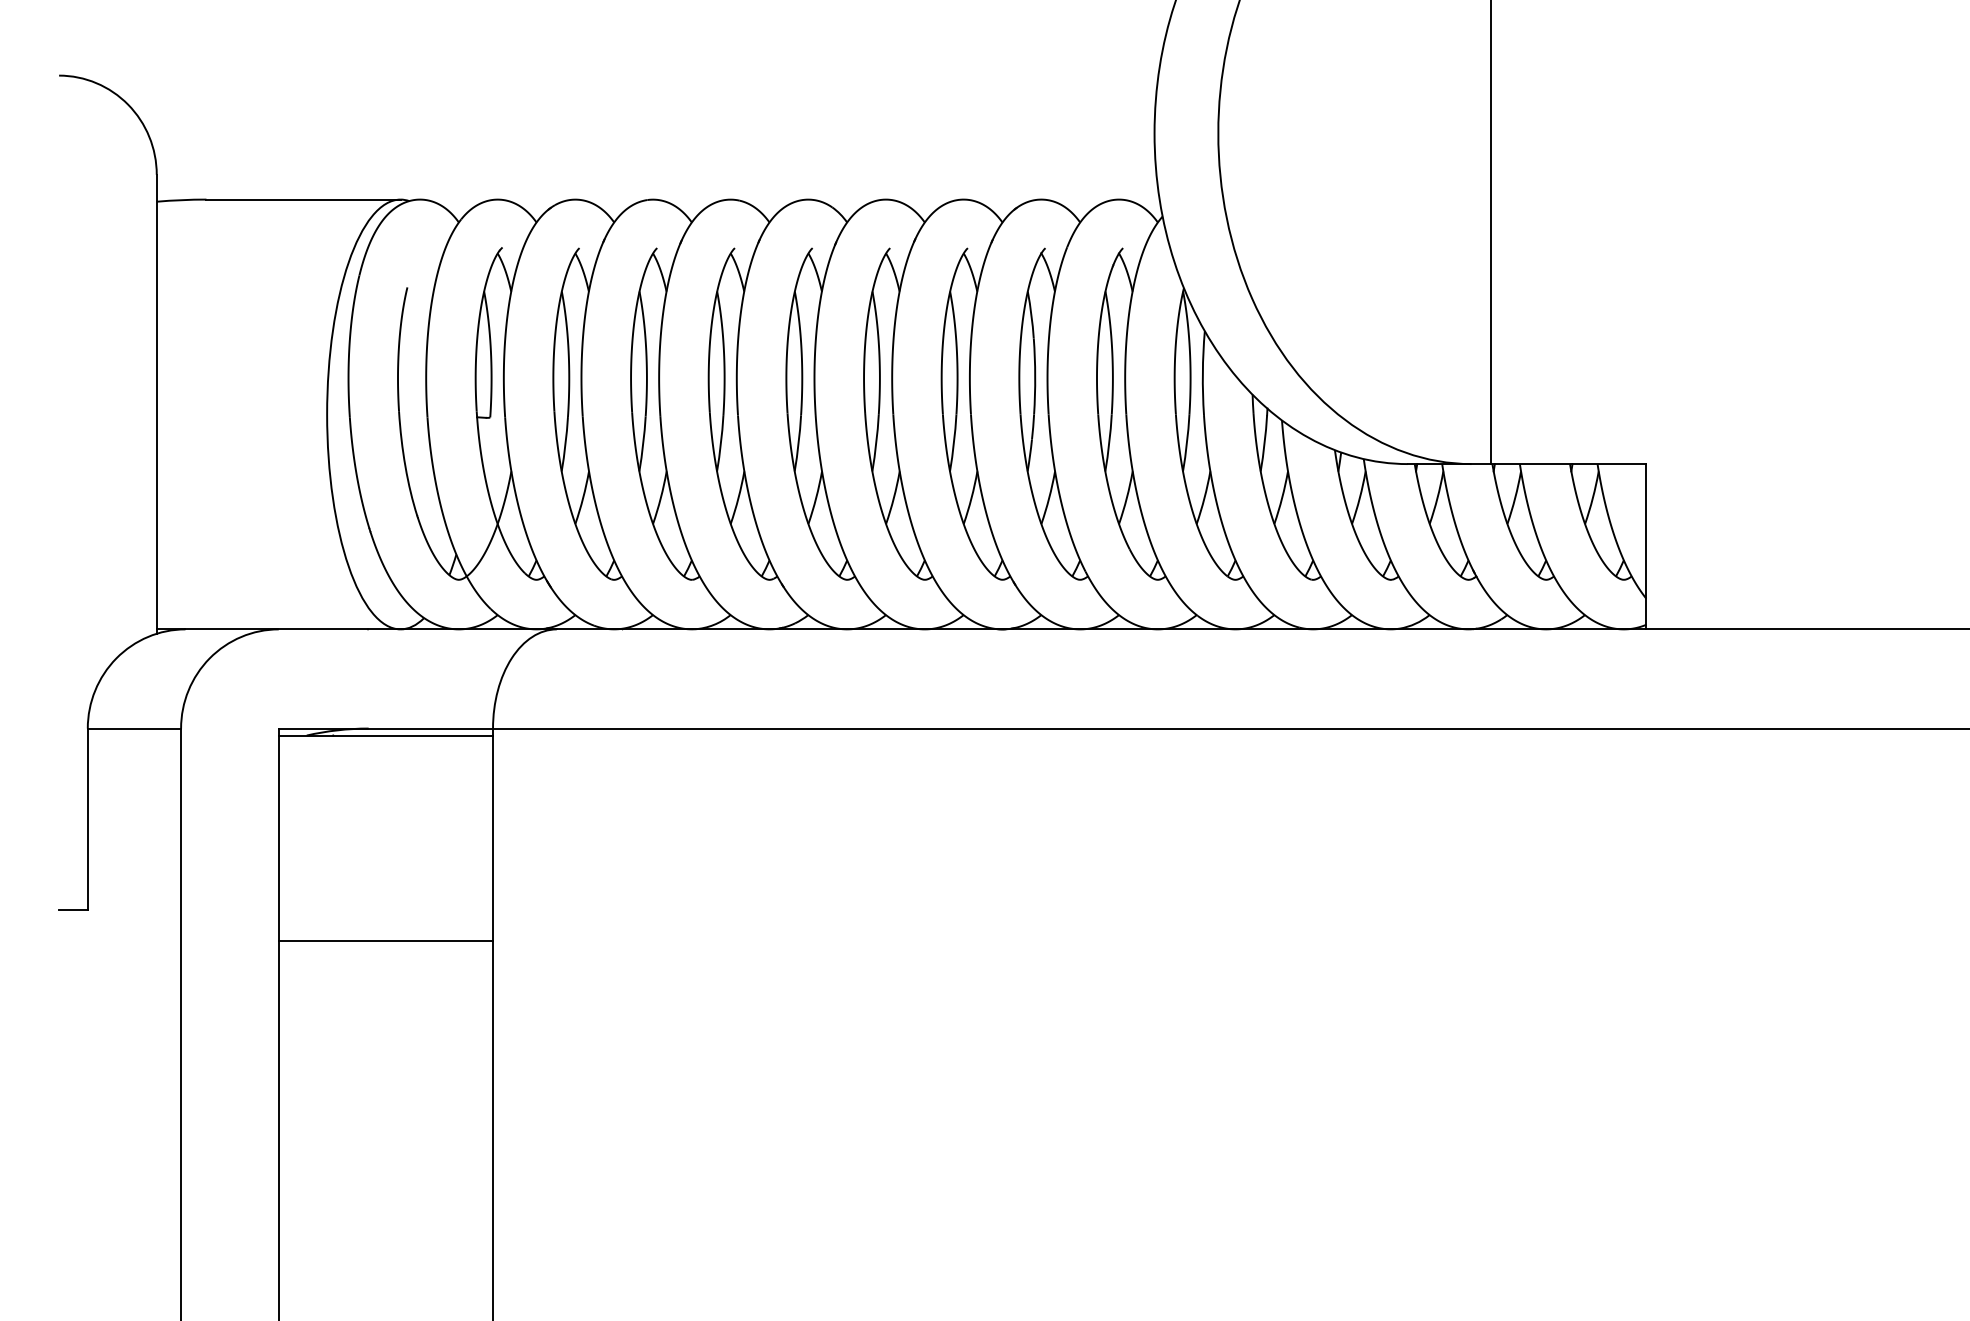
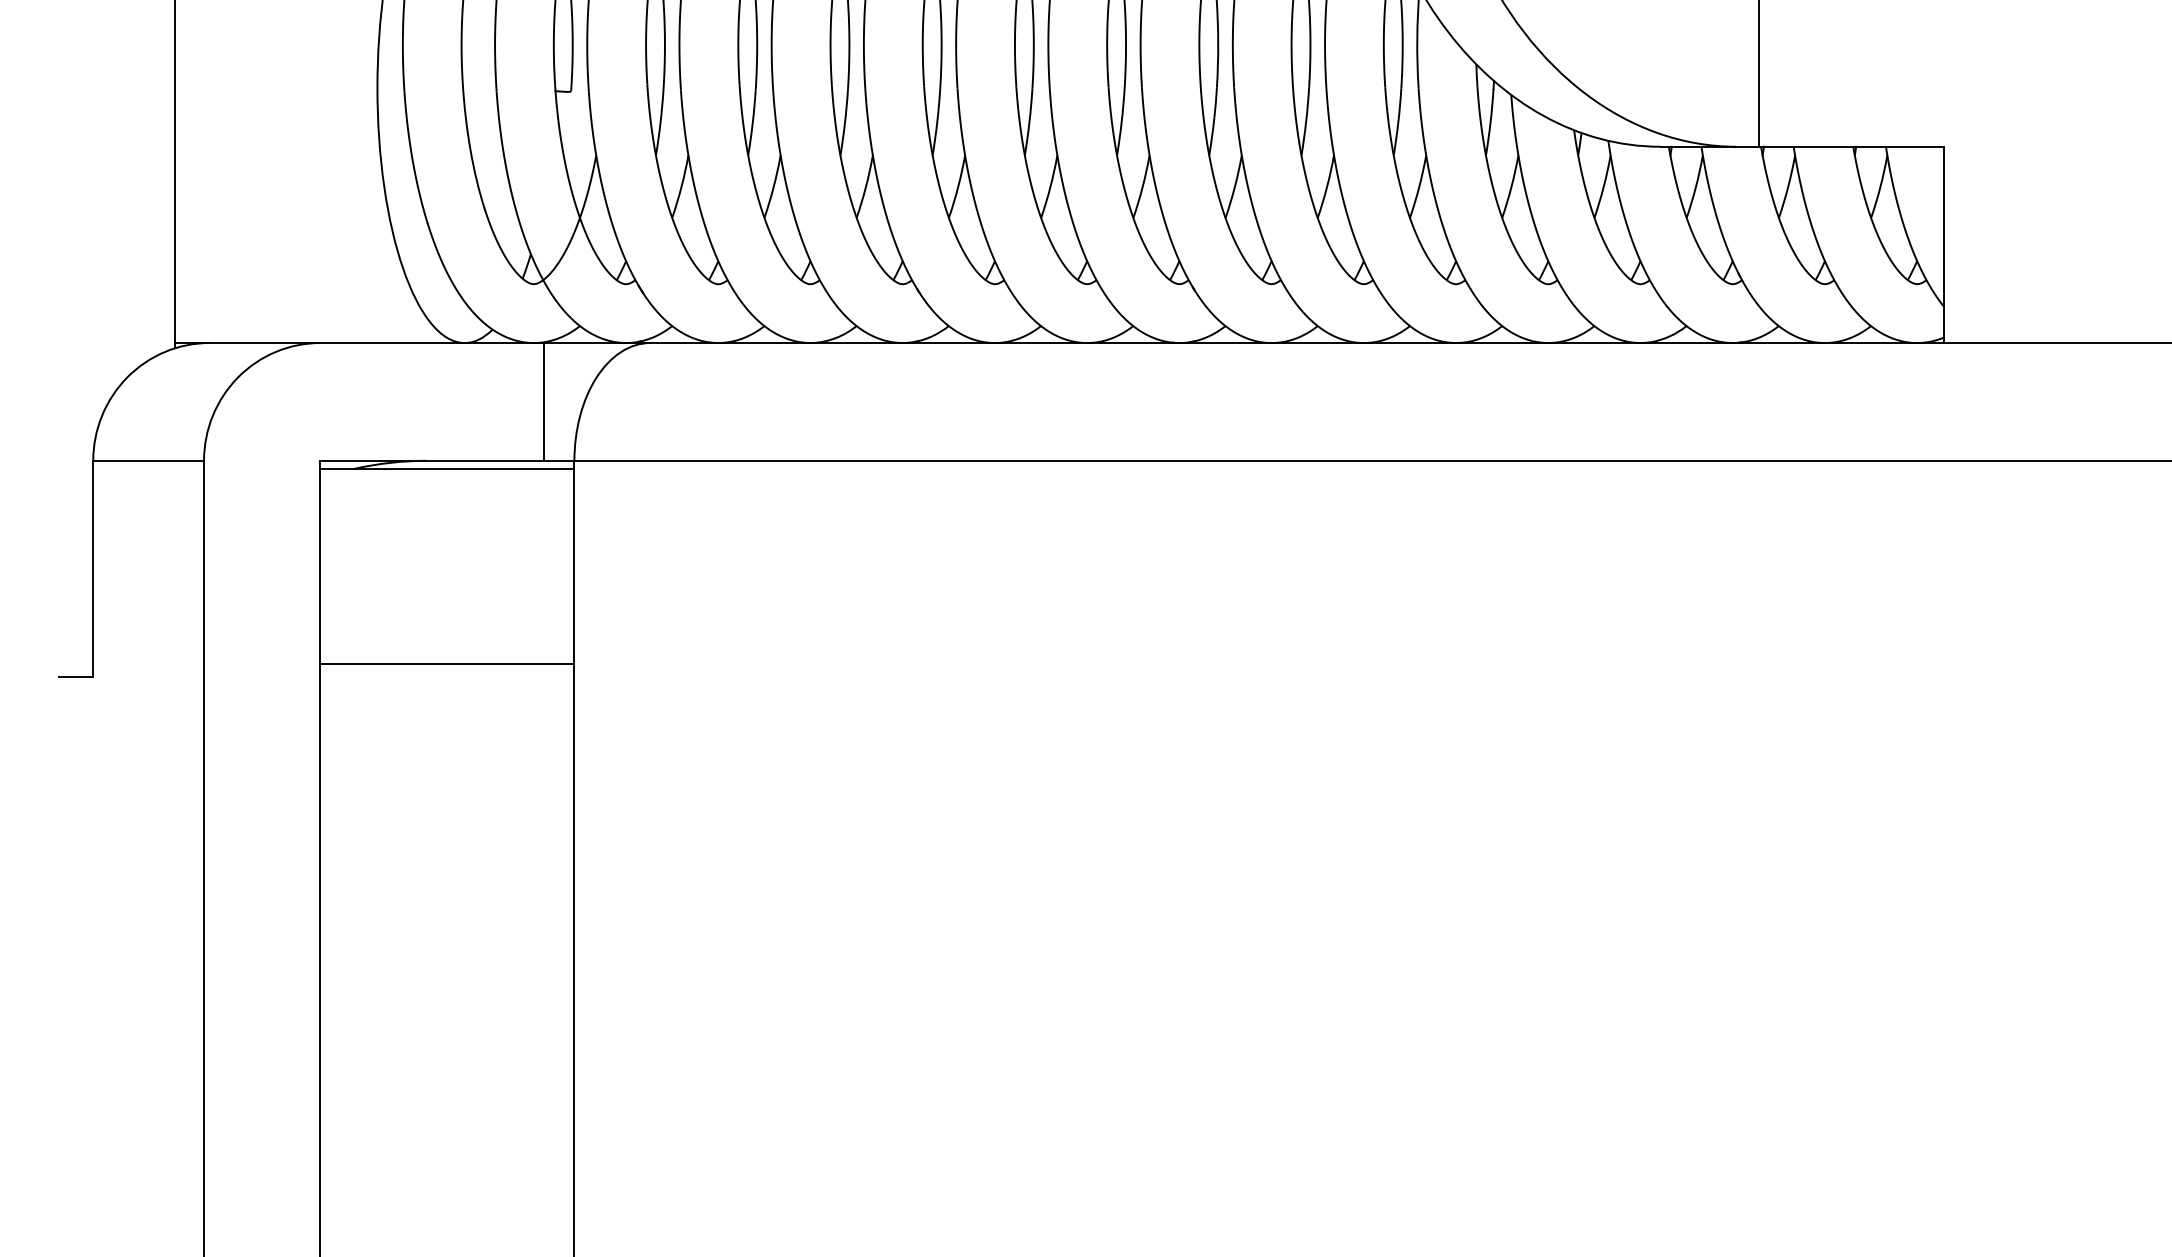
line: (467, 678) -> (544, 401), added
line: (385, 941) -> (446, 664), moved

